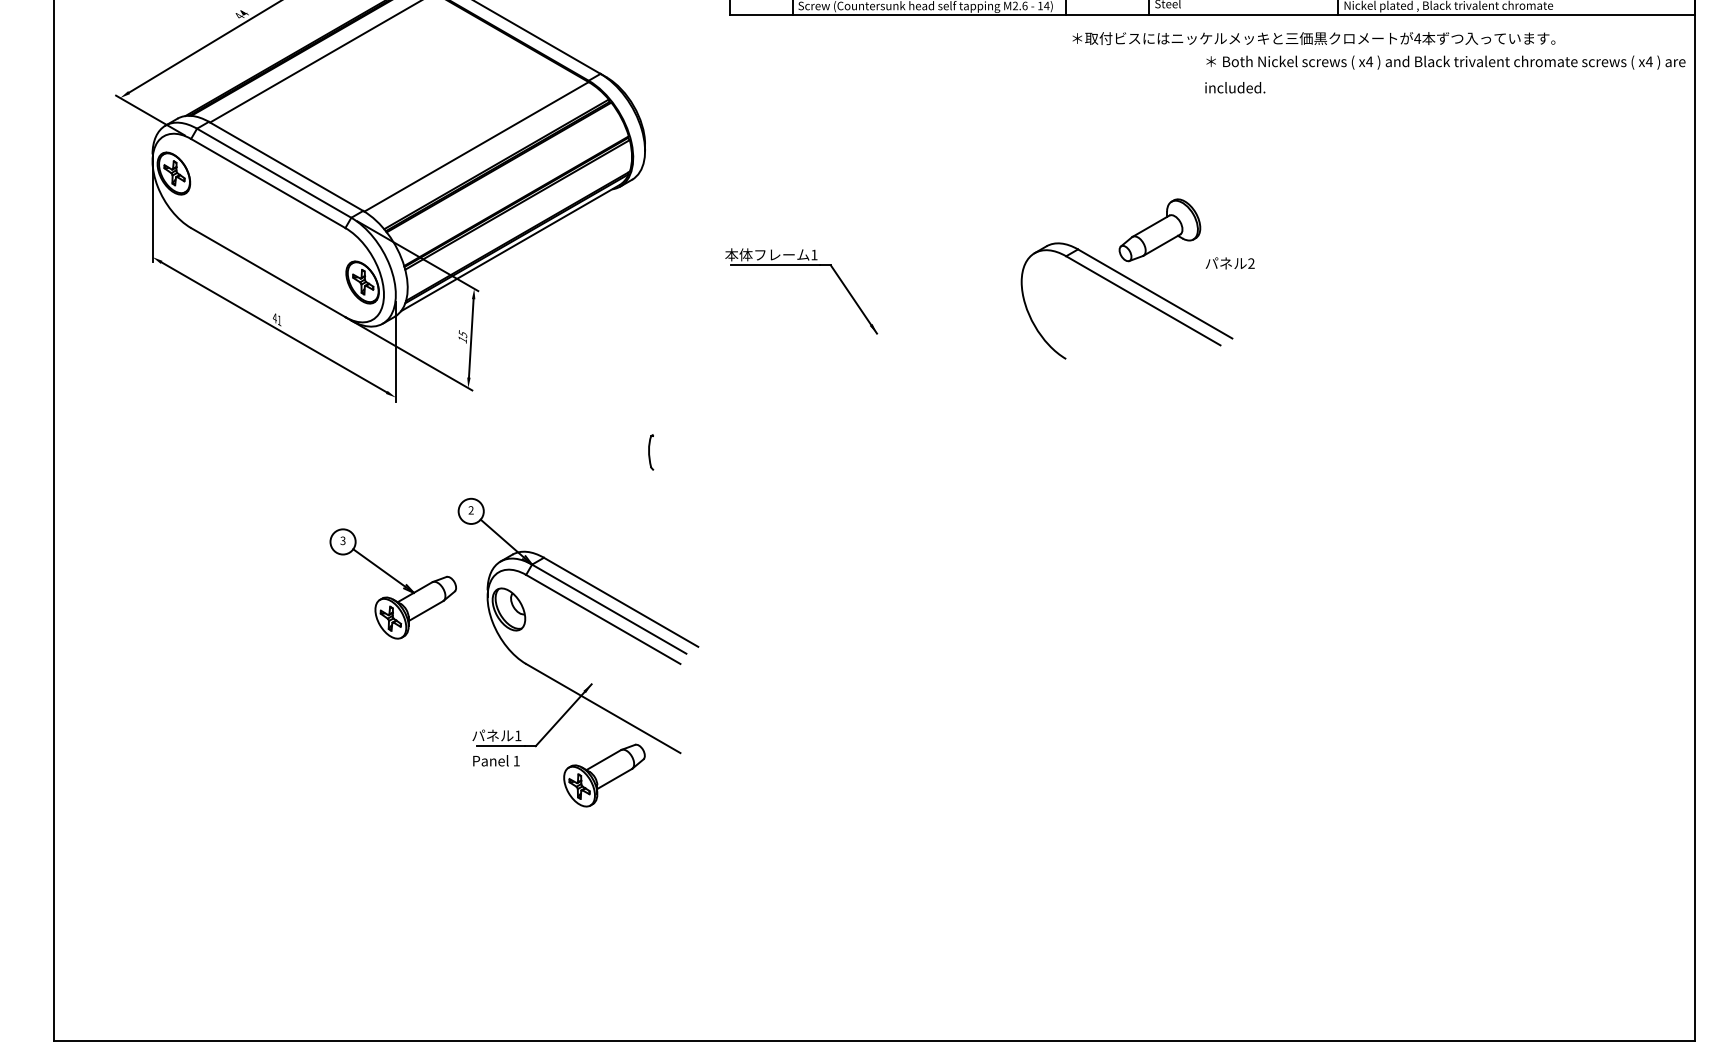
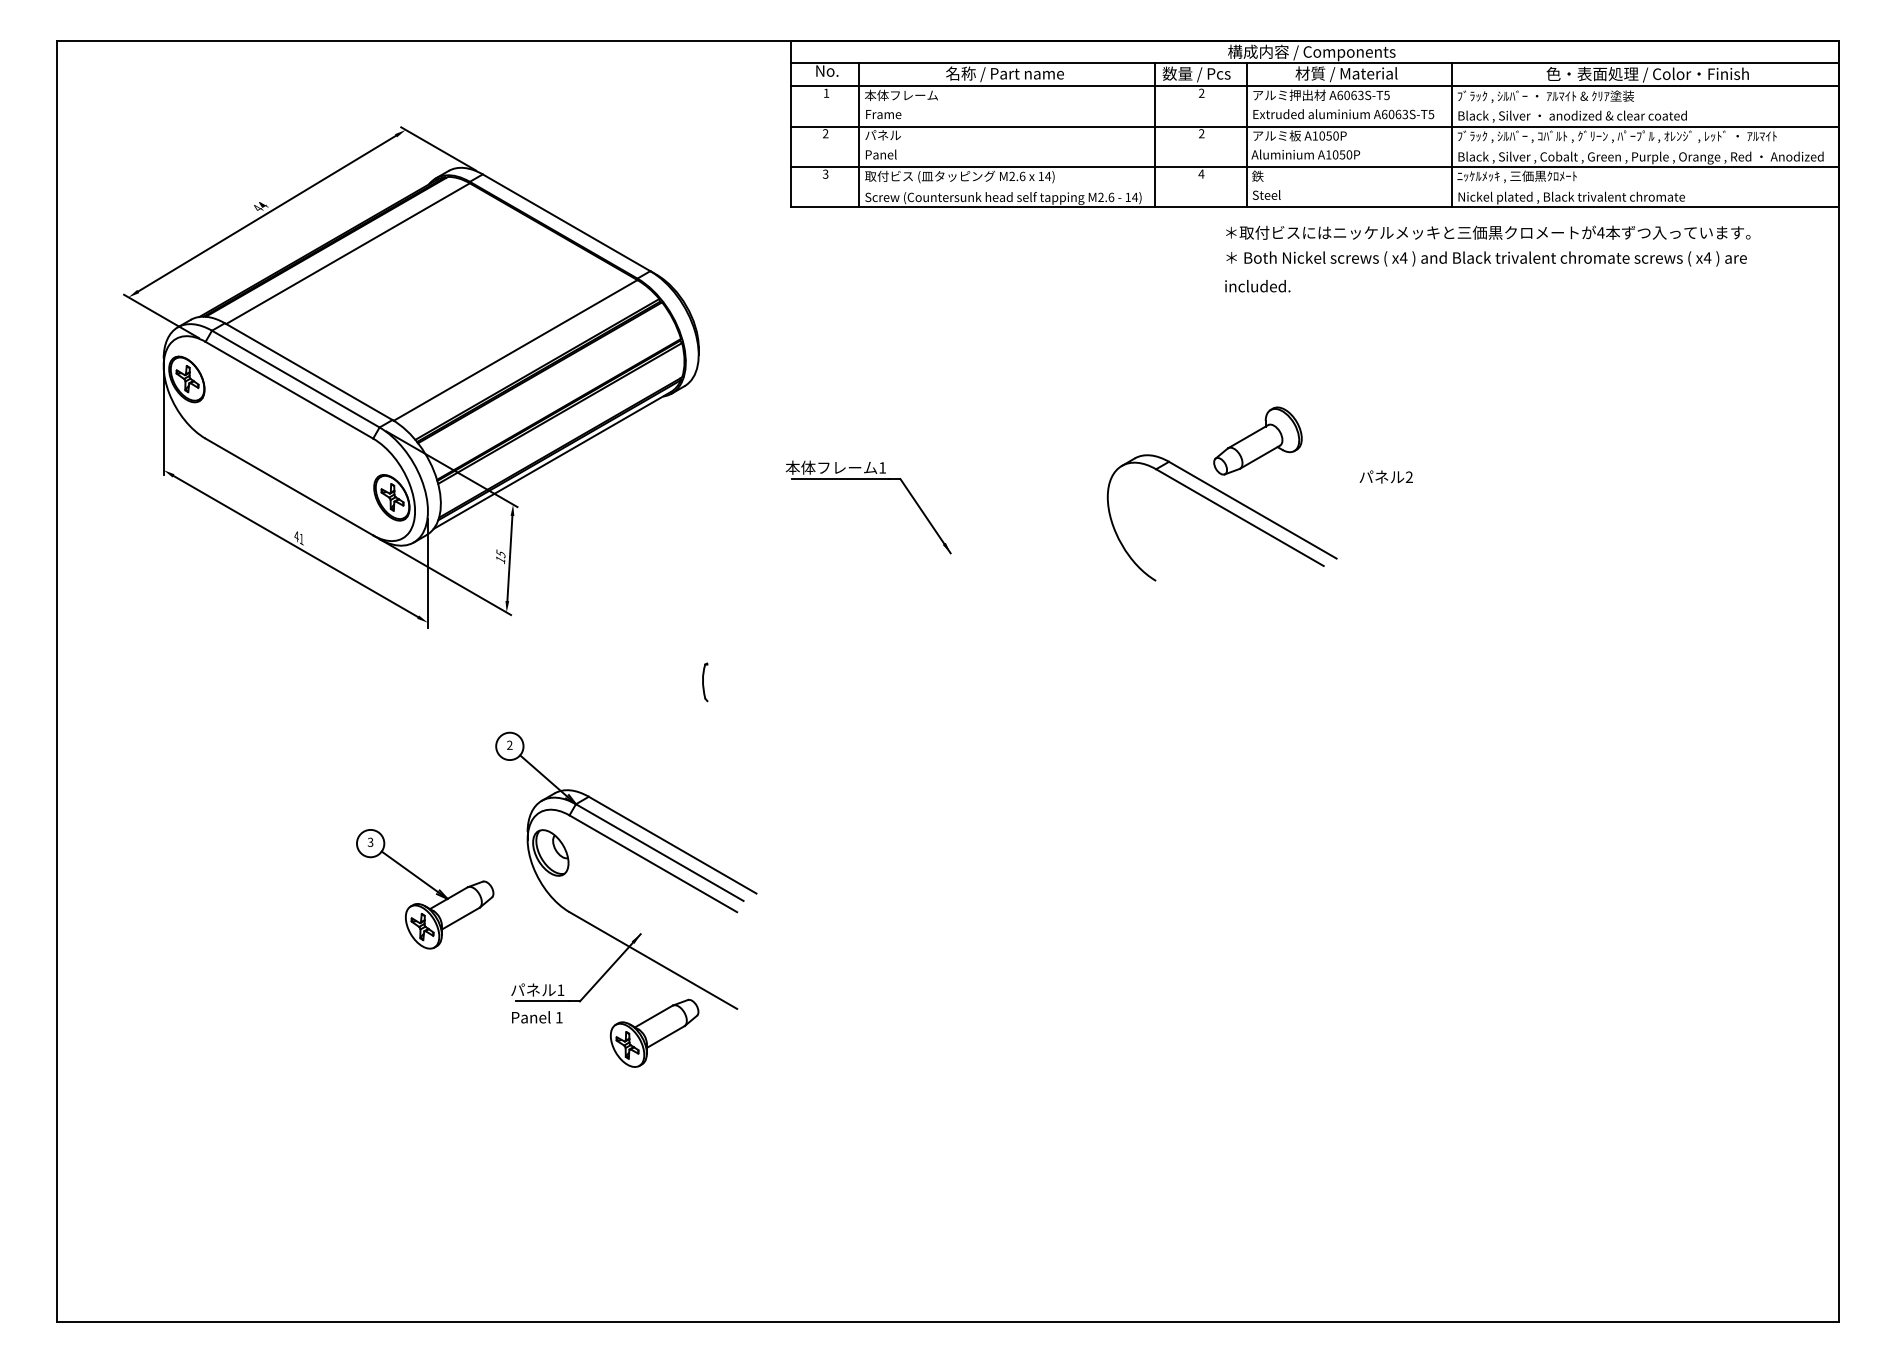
text: (1314, 38) -> (1488, 232), moved
text: (1444, 74) -> (1485, 271), moved
text: (1229, 262) -> (1385, 476), moved
part: (393, 584) -> (425, 889), moved

